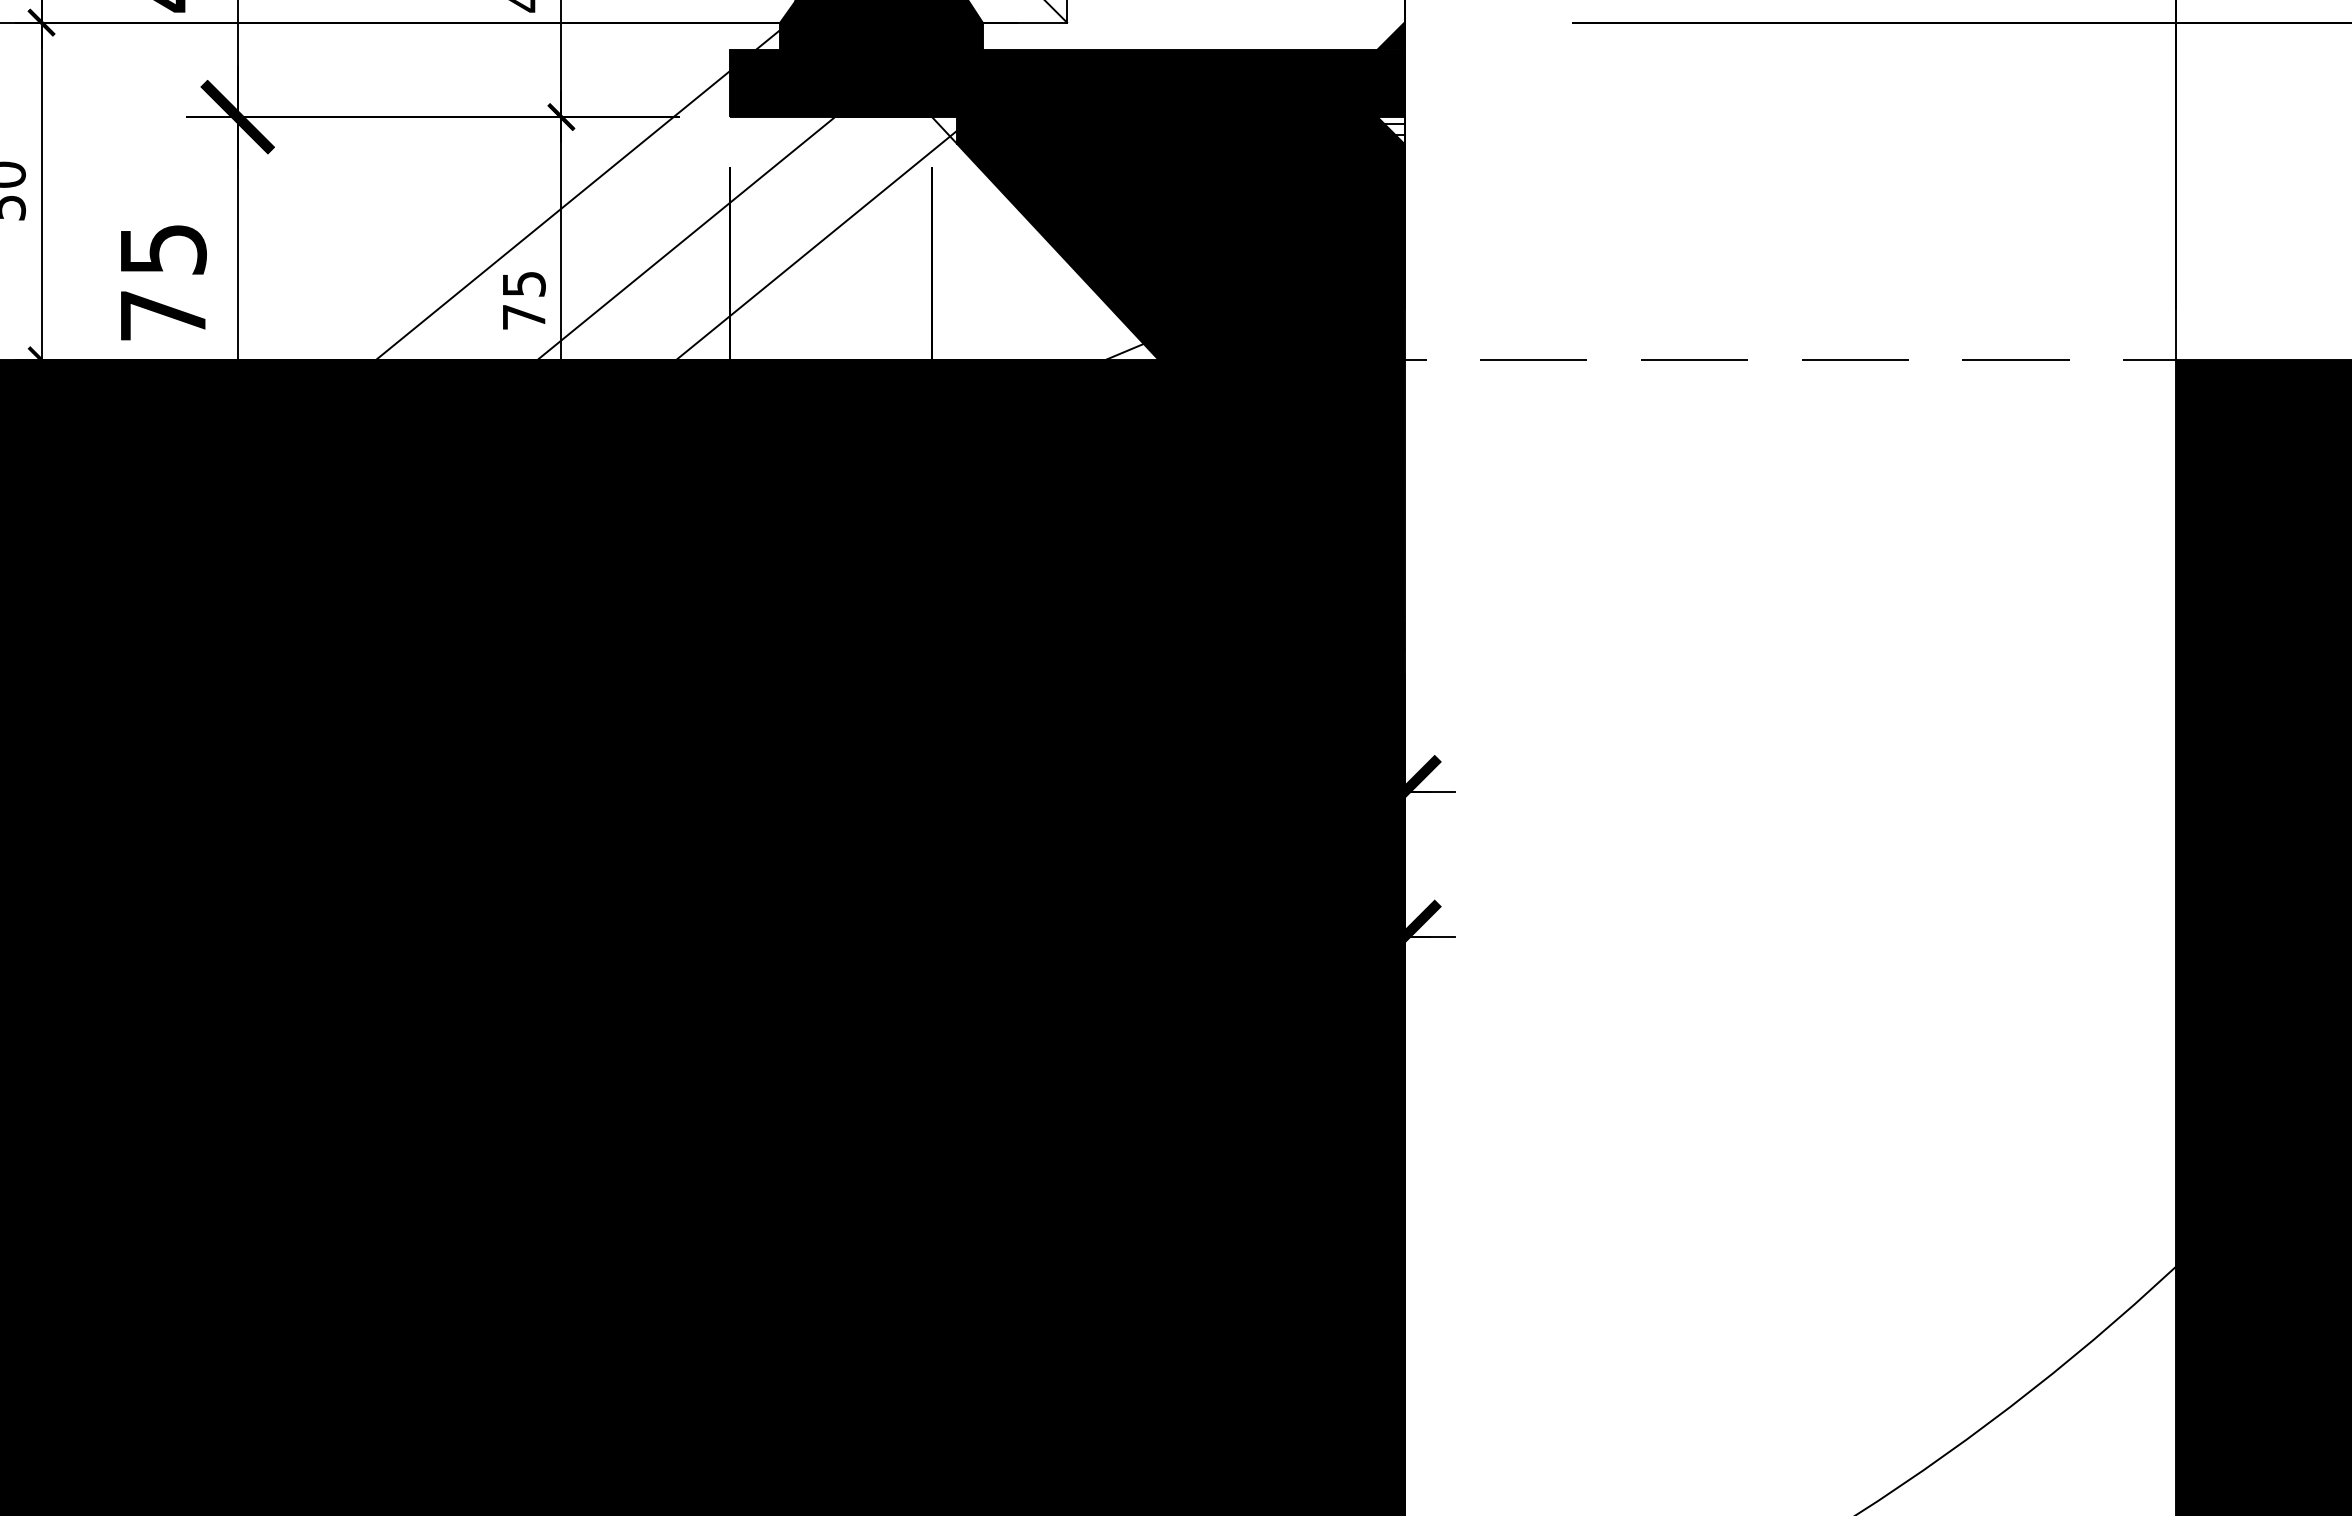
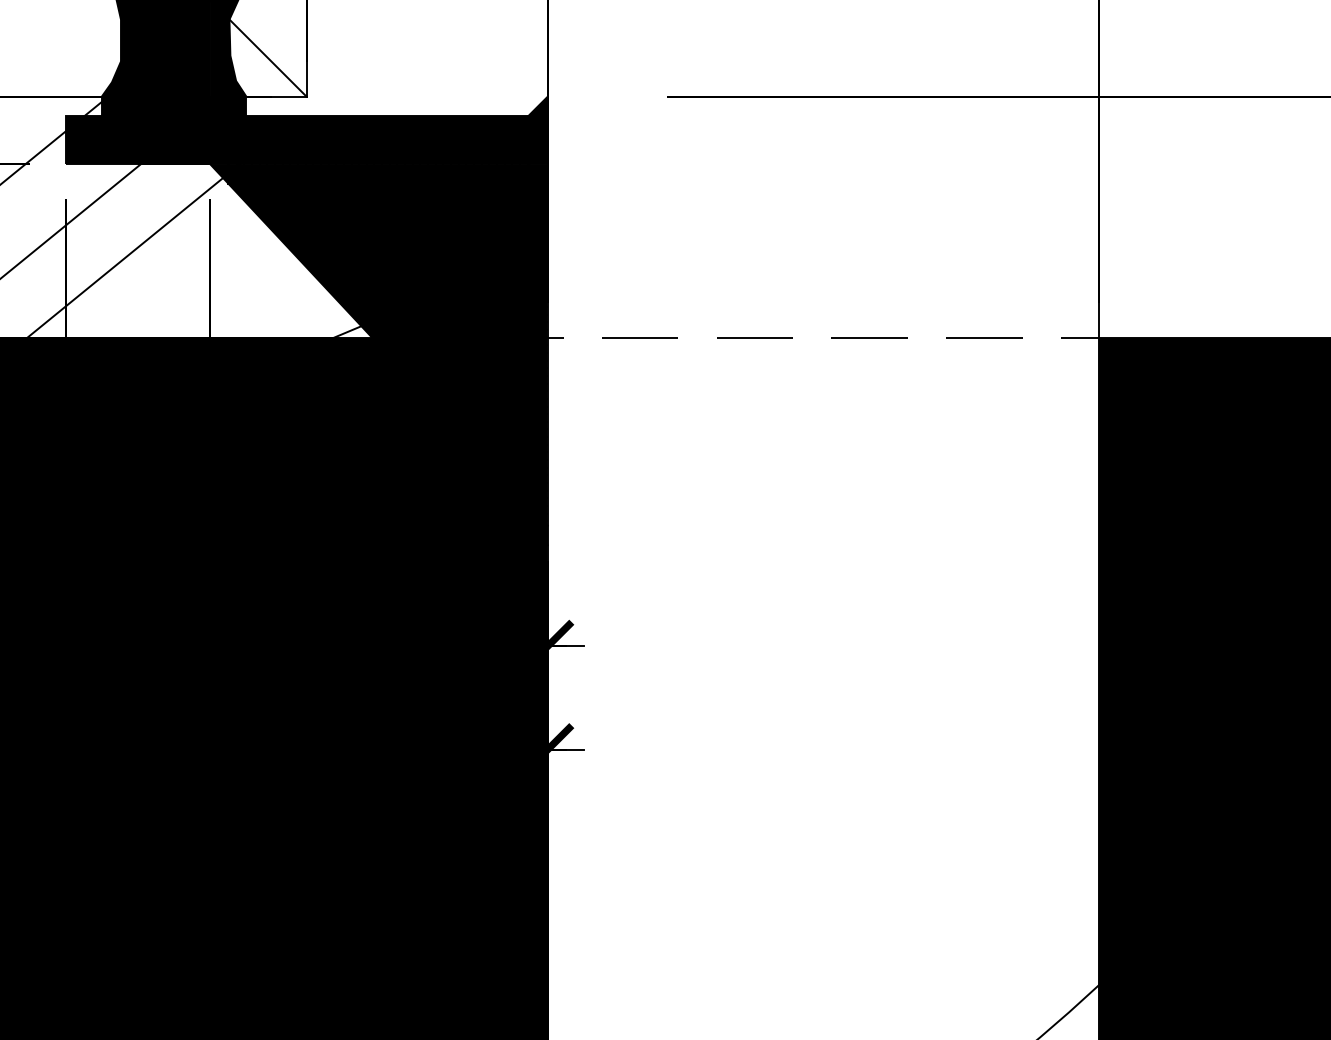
fill: (944, 130) -> (219, 173), added
fill: (1390, 130) -> (537, 173), added

